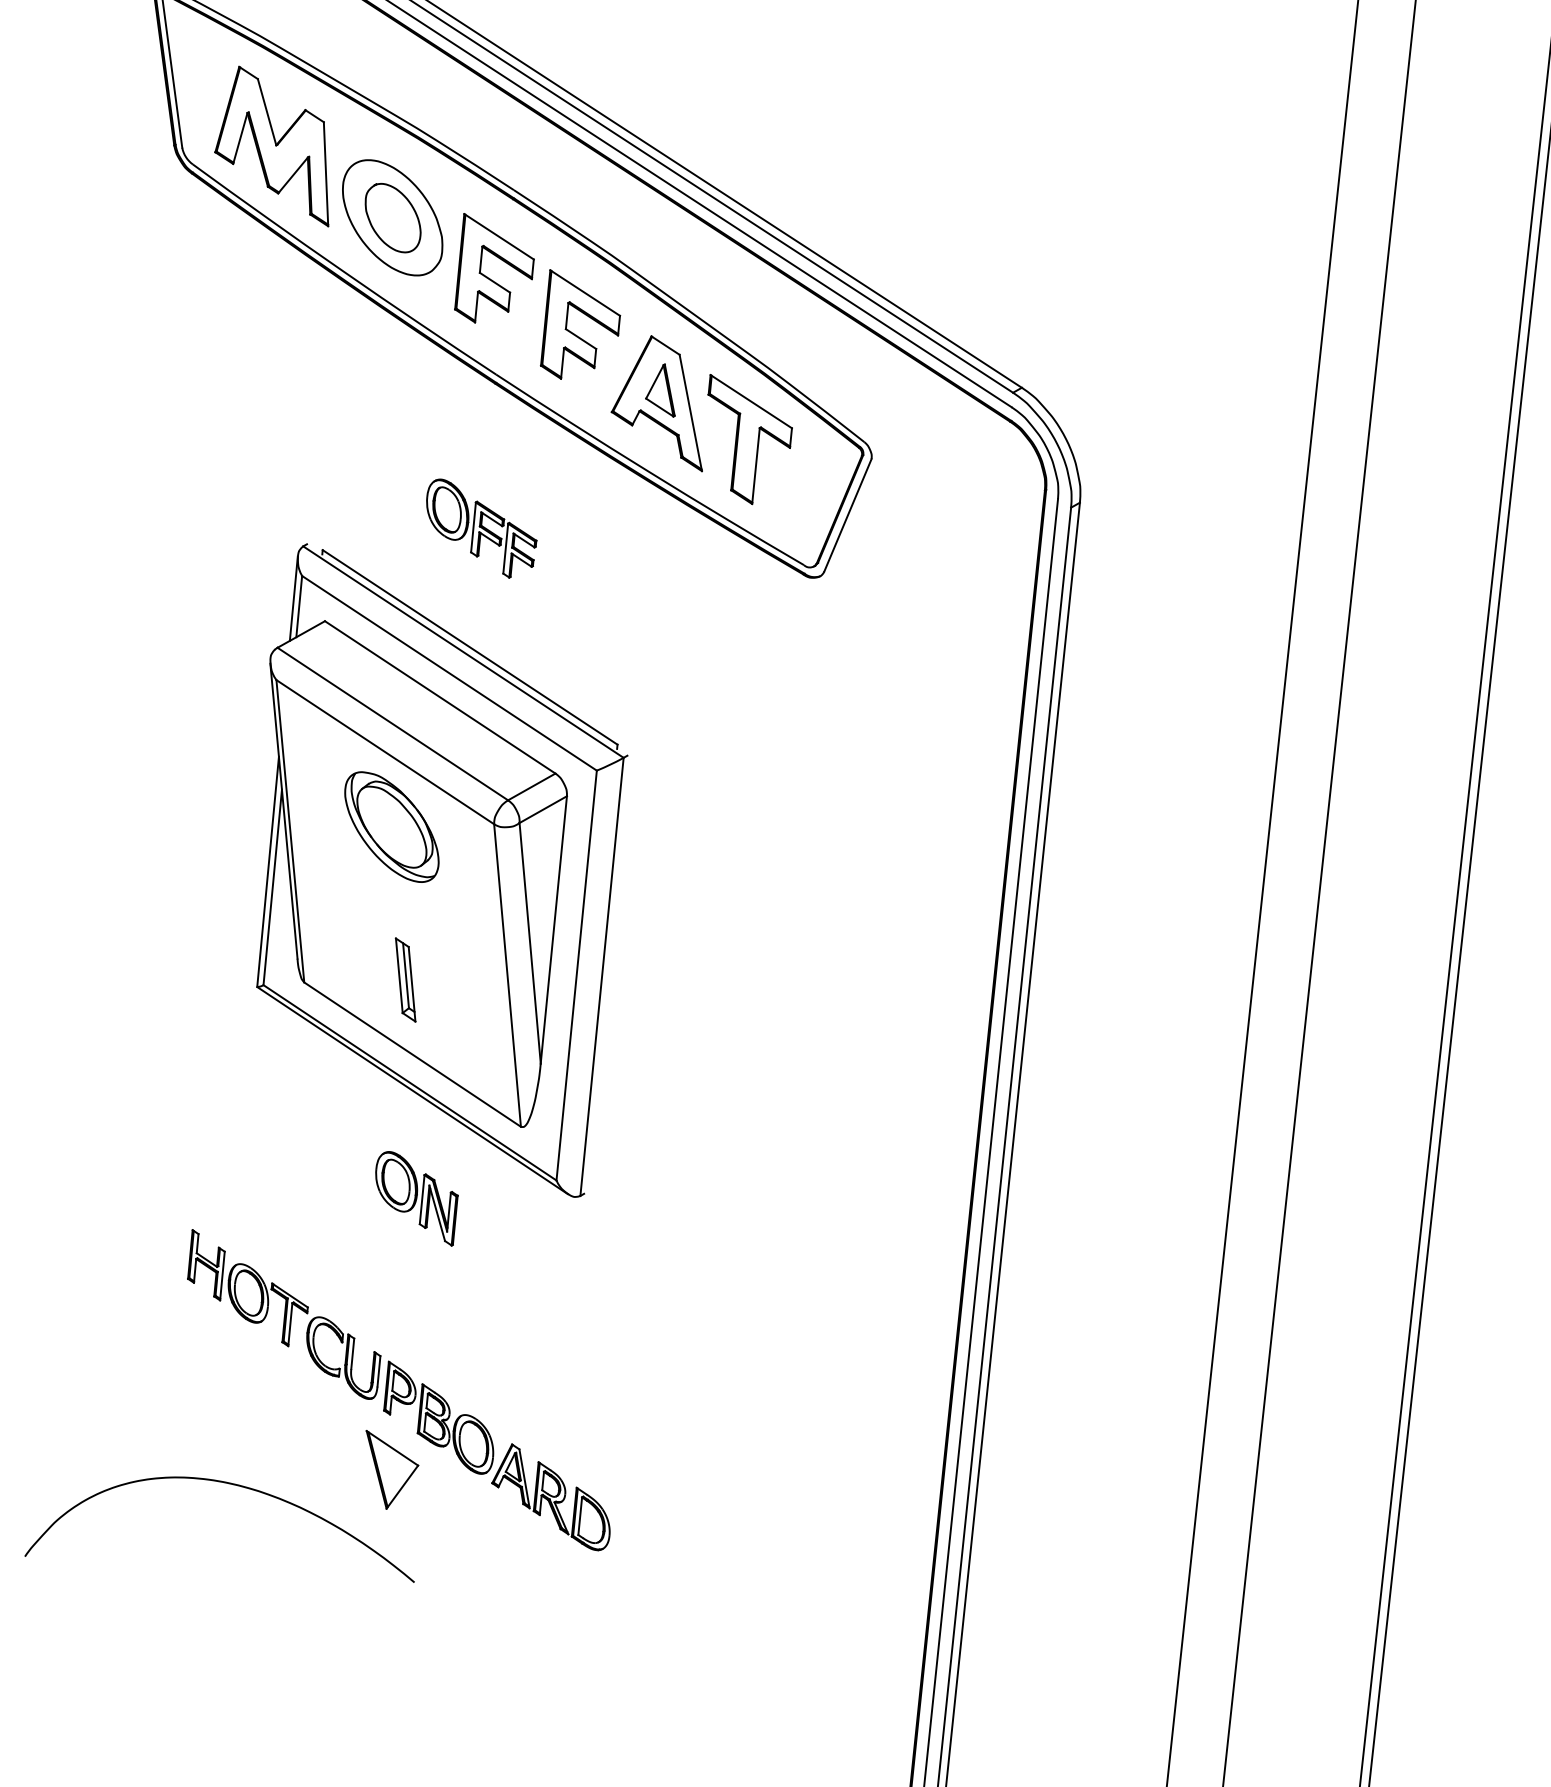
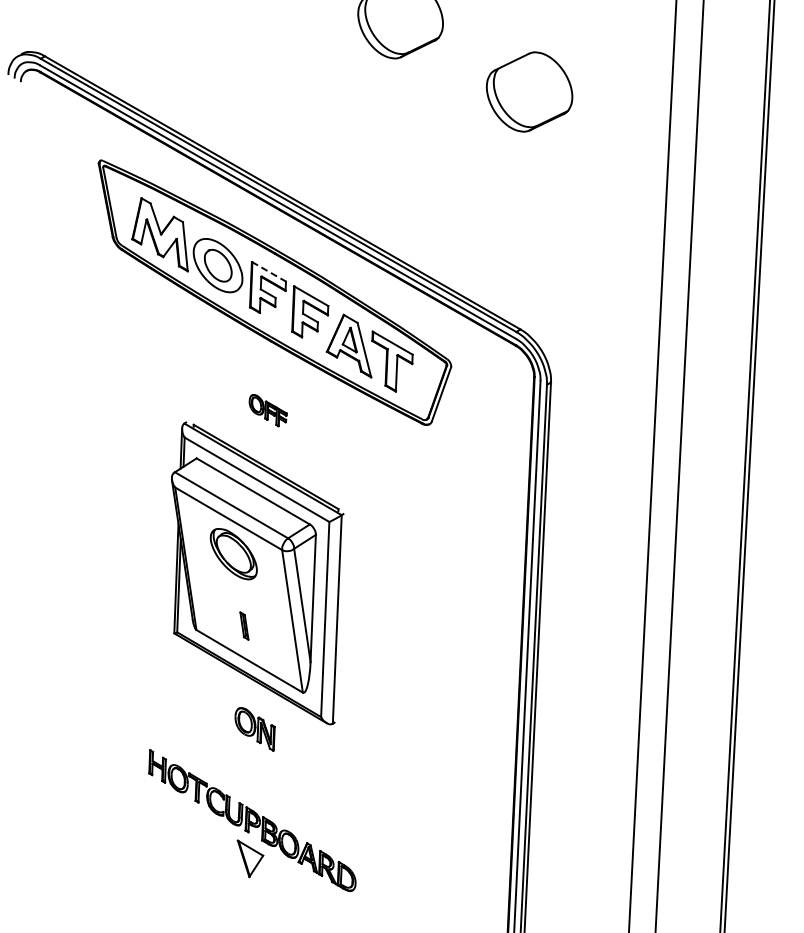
line: (498, 236) -> (268, 271), solid -> dashed
part: (479, 528) -> (267, 410), size x0.7
part: (405, 978) -> (244, 625), size x0.7
curve: (229, 1486) -> (174, 870), removed

